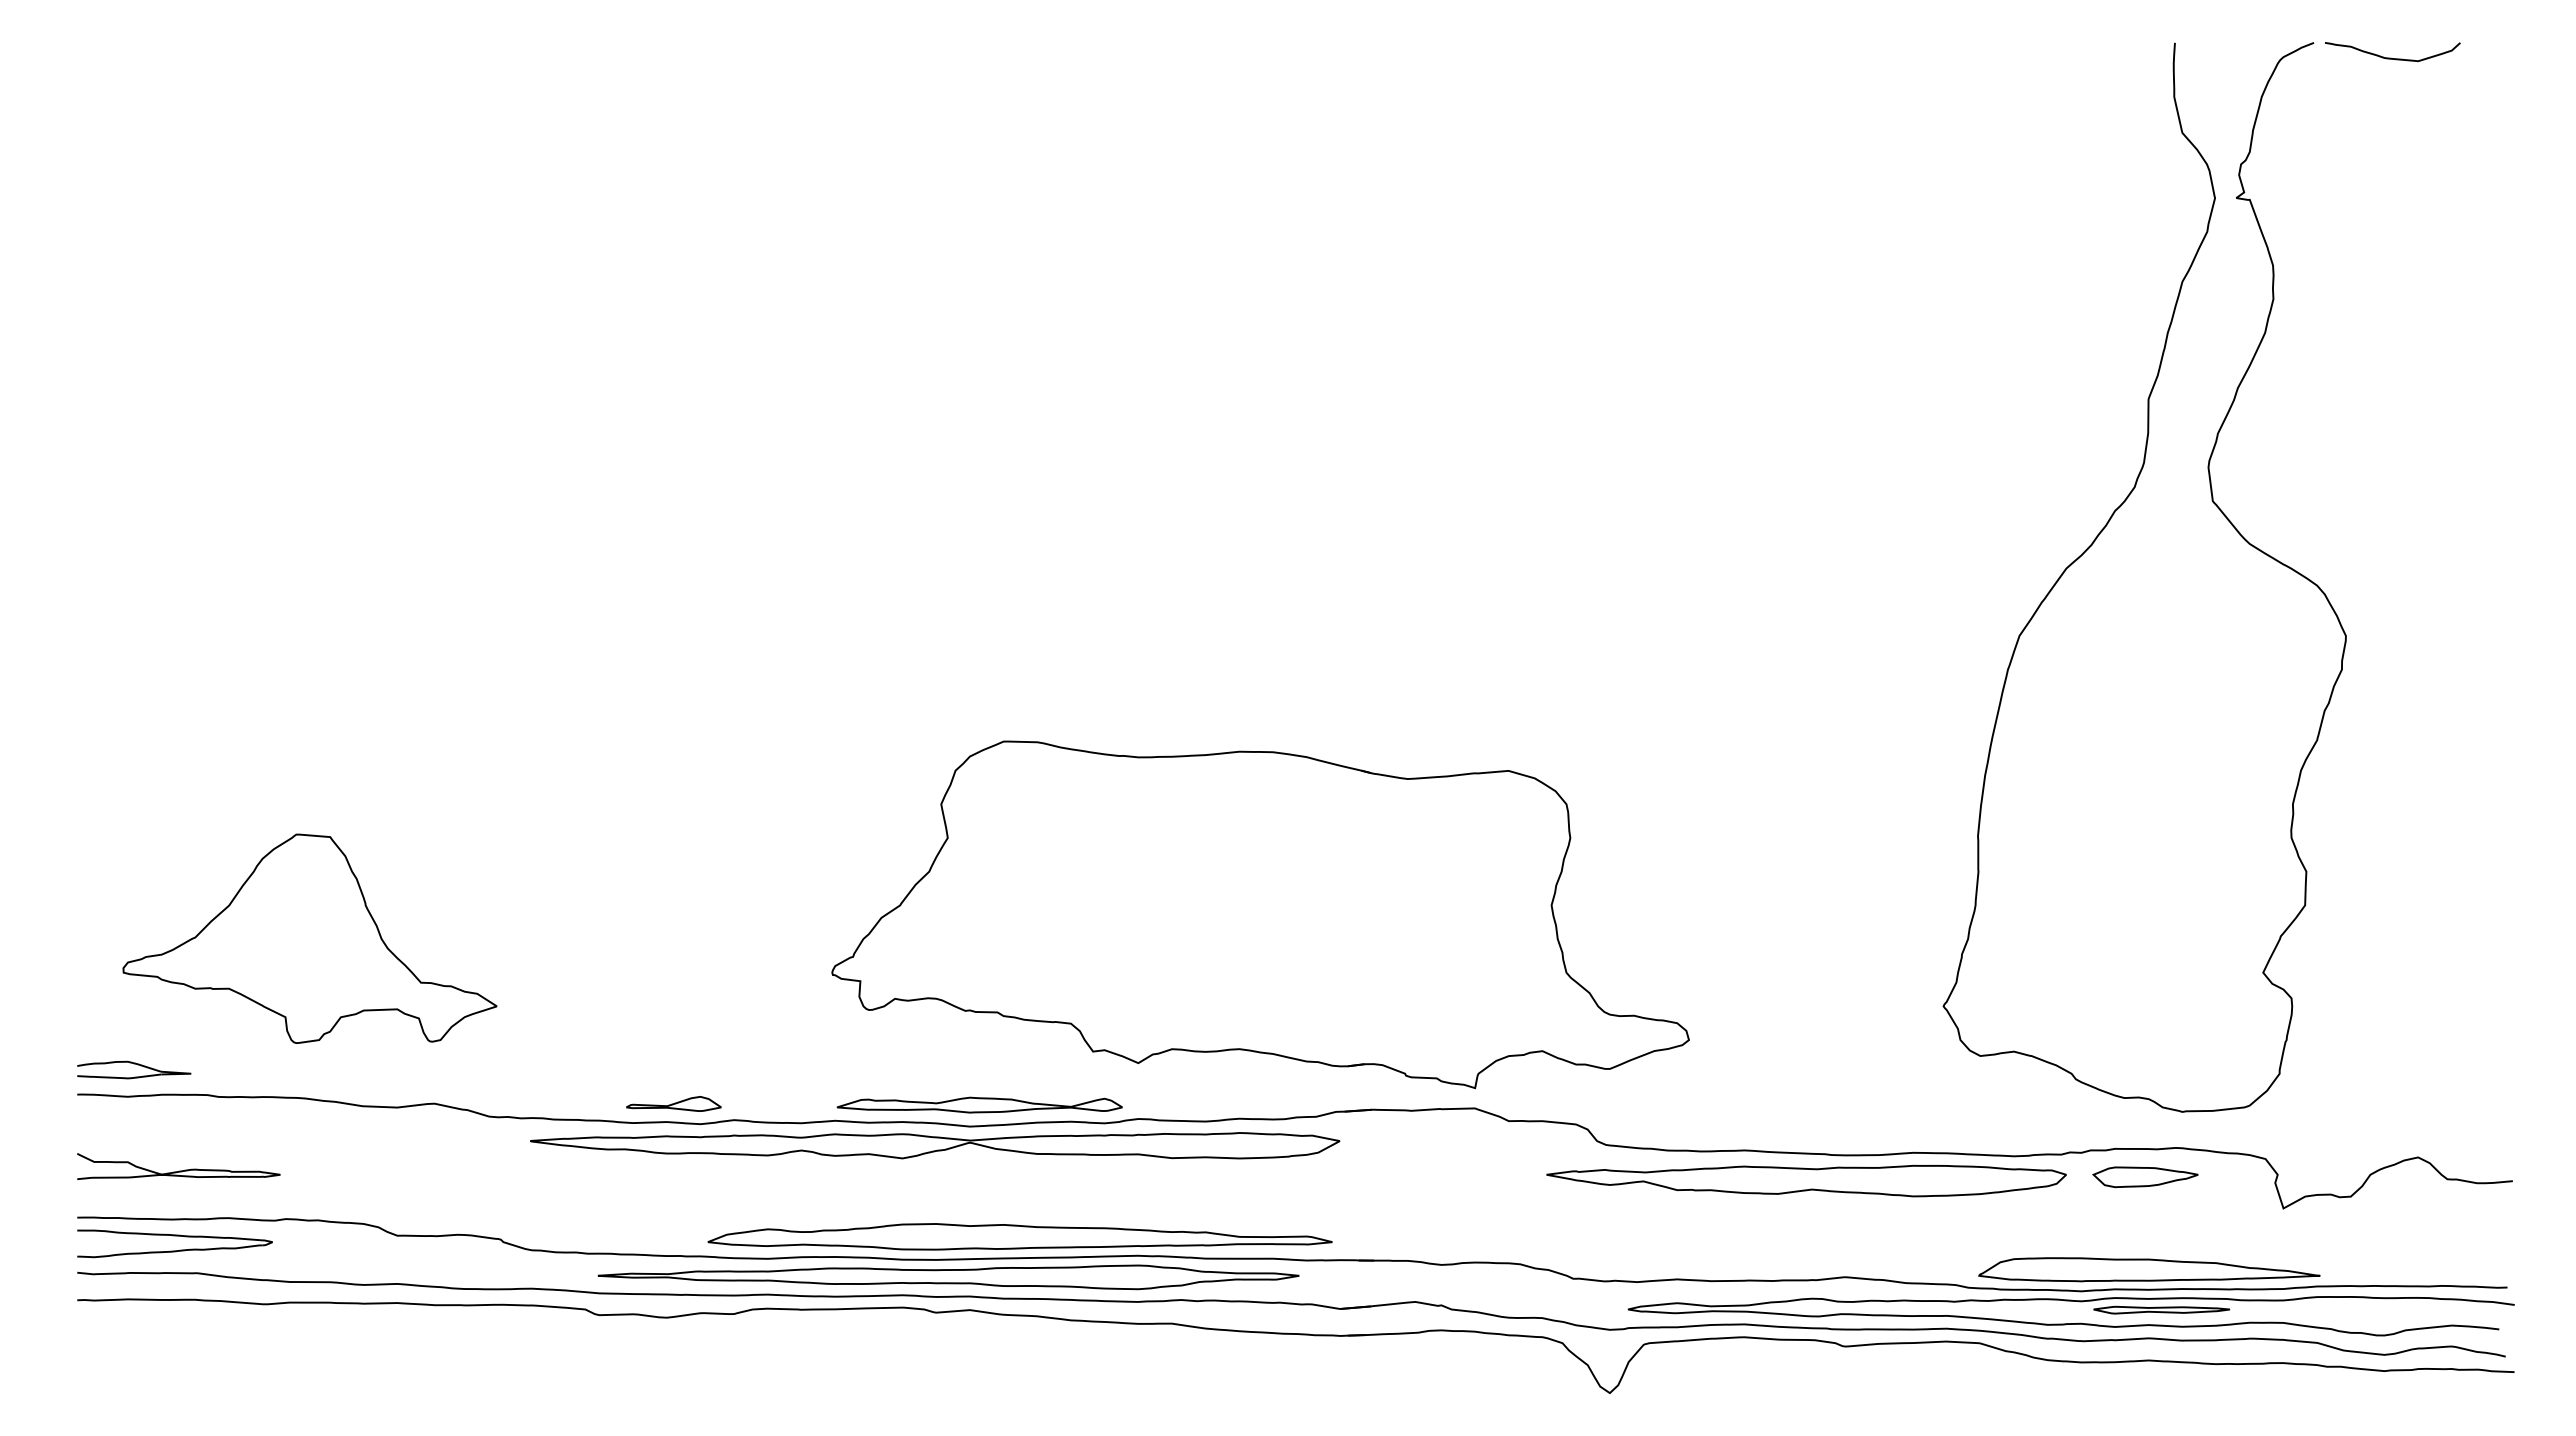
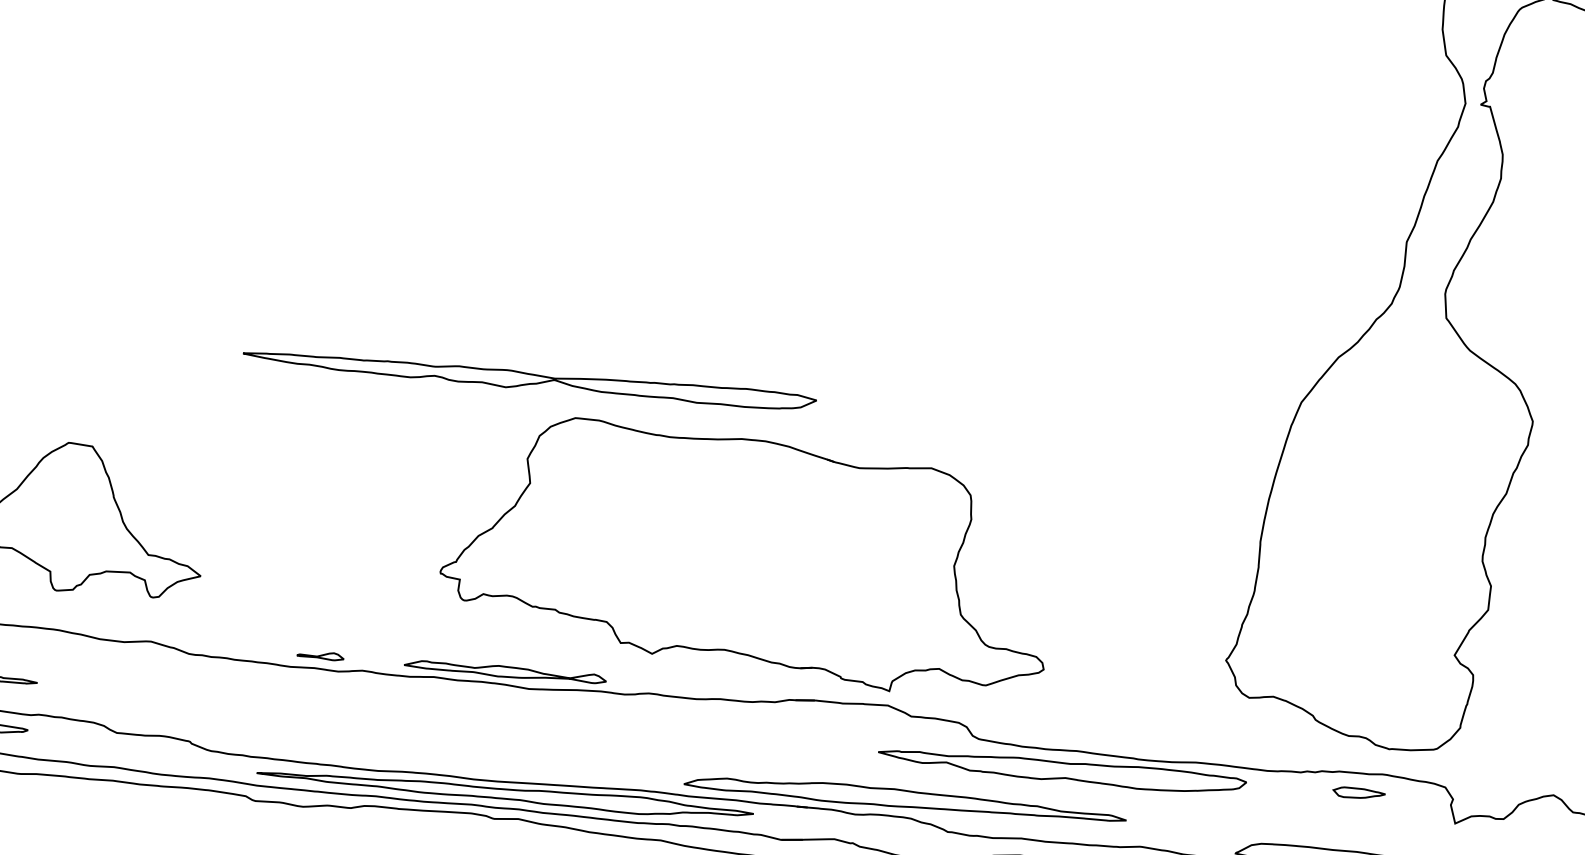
part: (673, 1103) -> (320, 655), size x0.7
part: (979, 1104) -> (505, 671), moved
part: (935, 1145) -> (529, 380), moved
part: (2145, 1177) -> (1359, 793), size x0.7
part: (1806, 1180) -> (1062, 771), moved
part: (1019, 1236) -> (905, 798), moved

